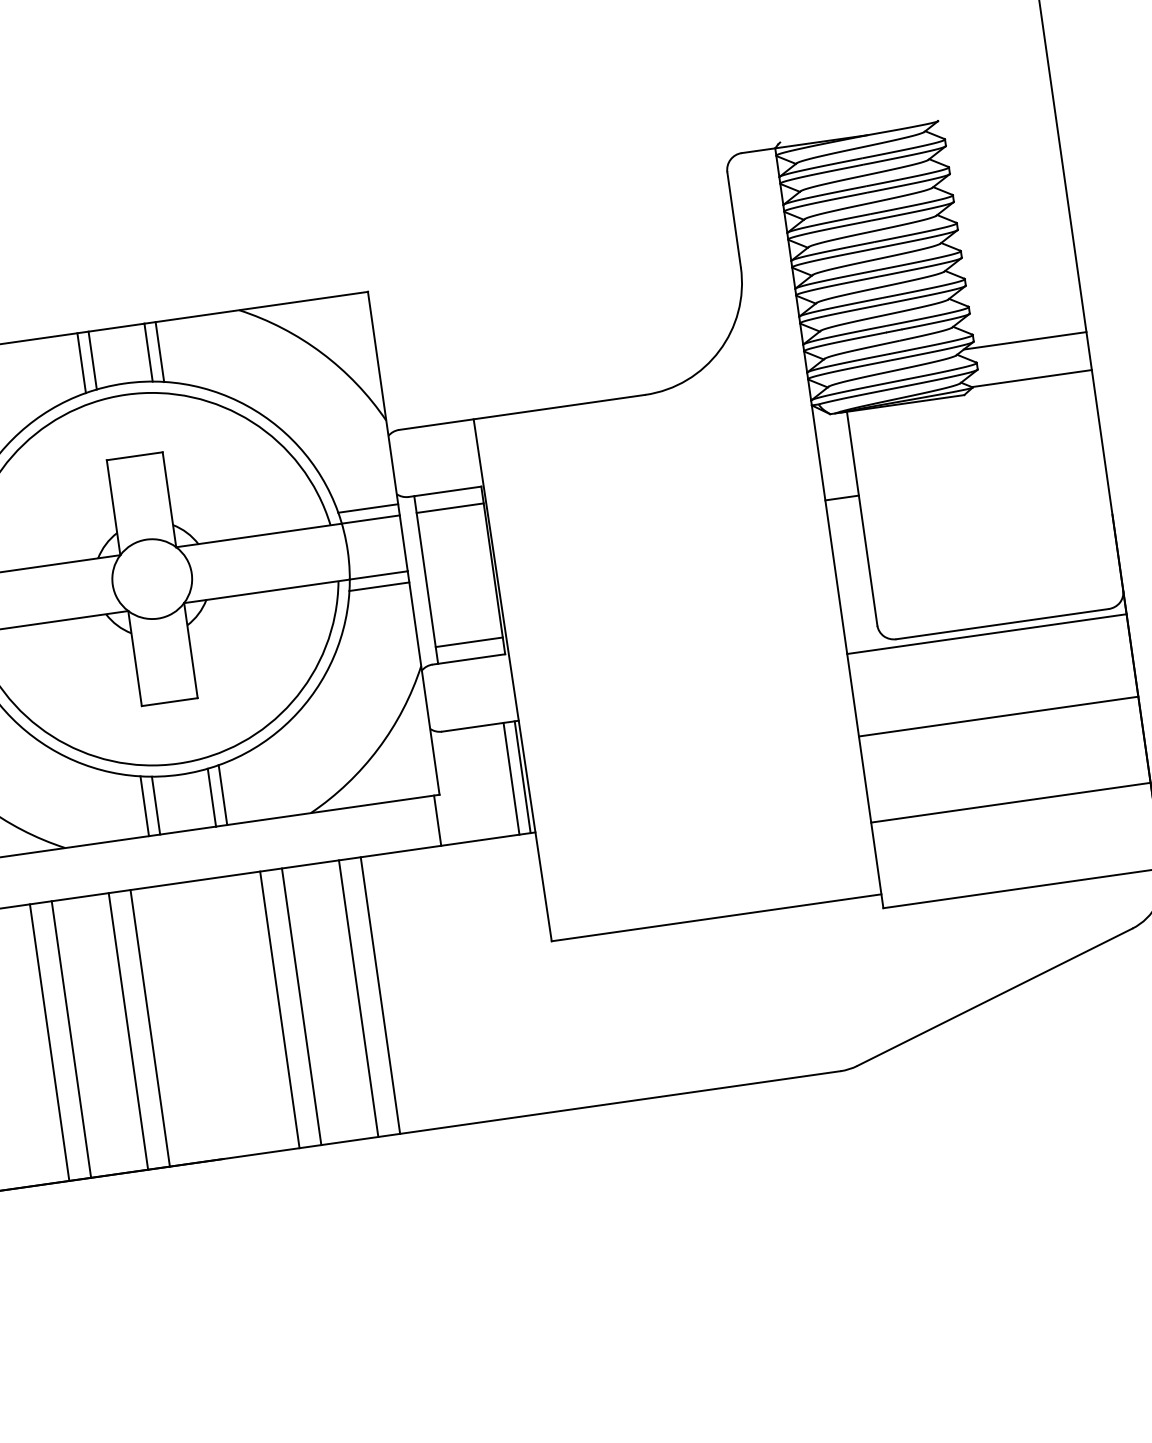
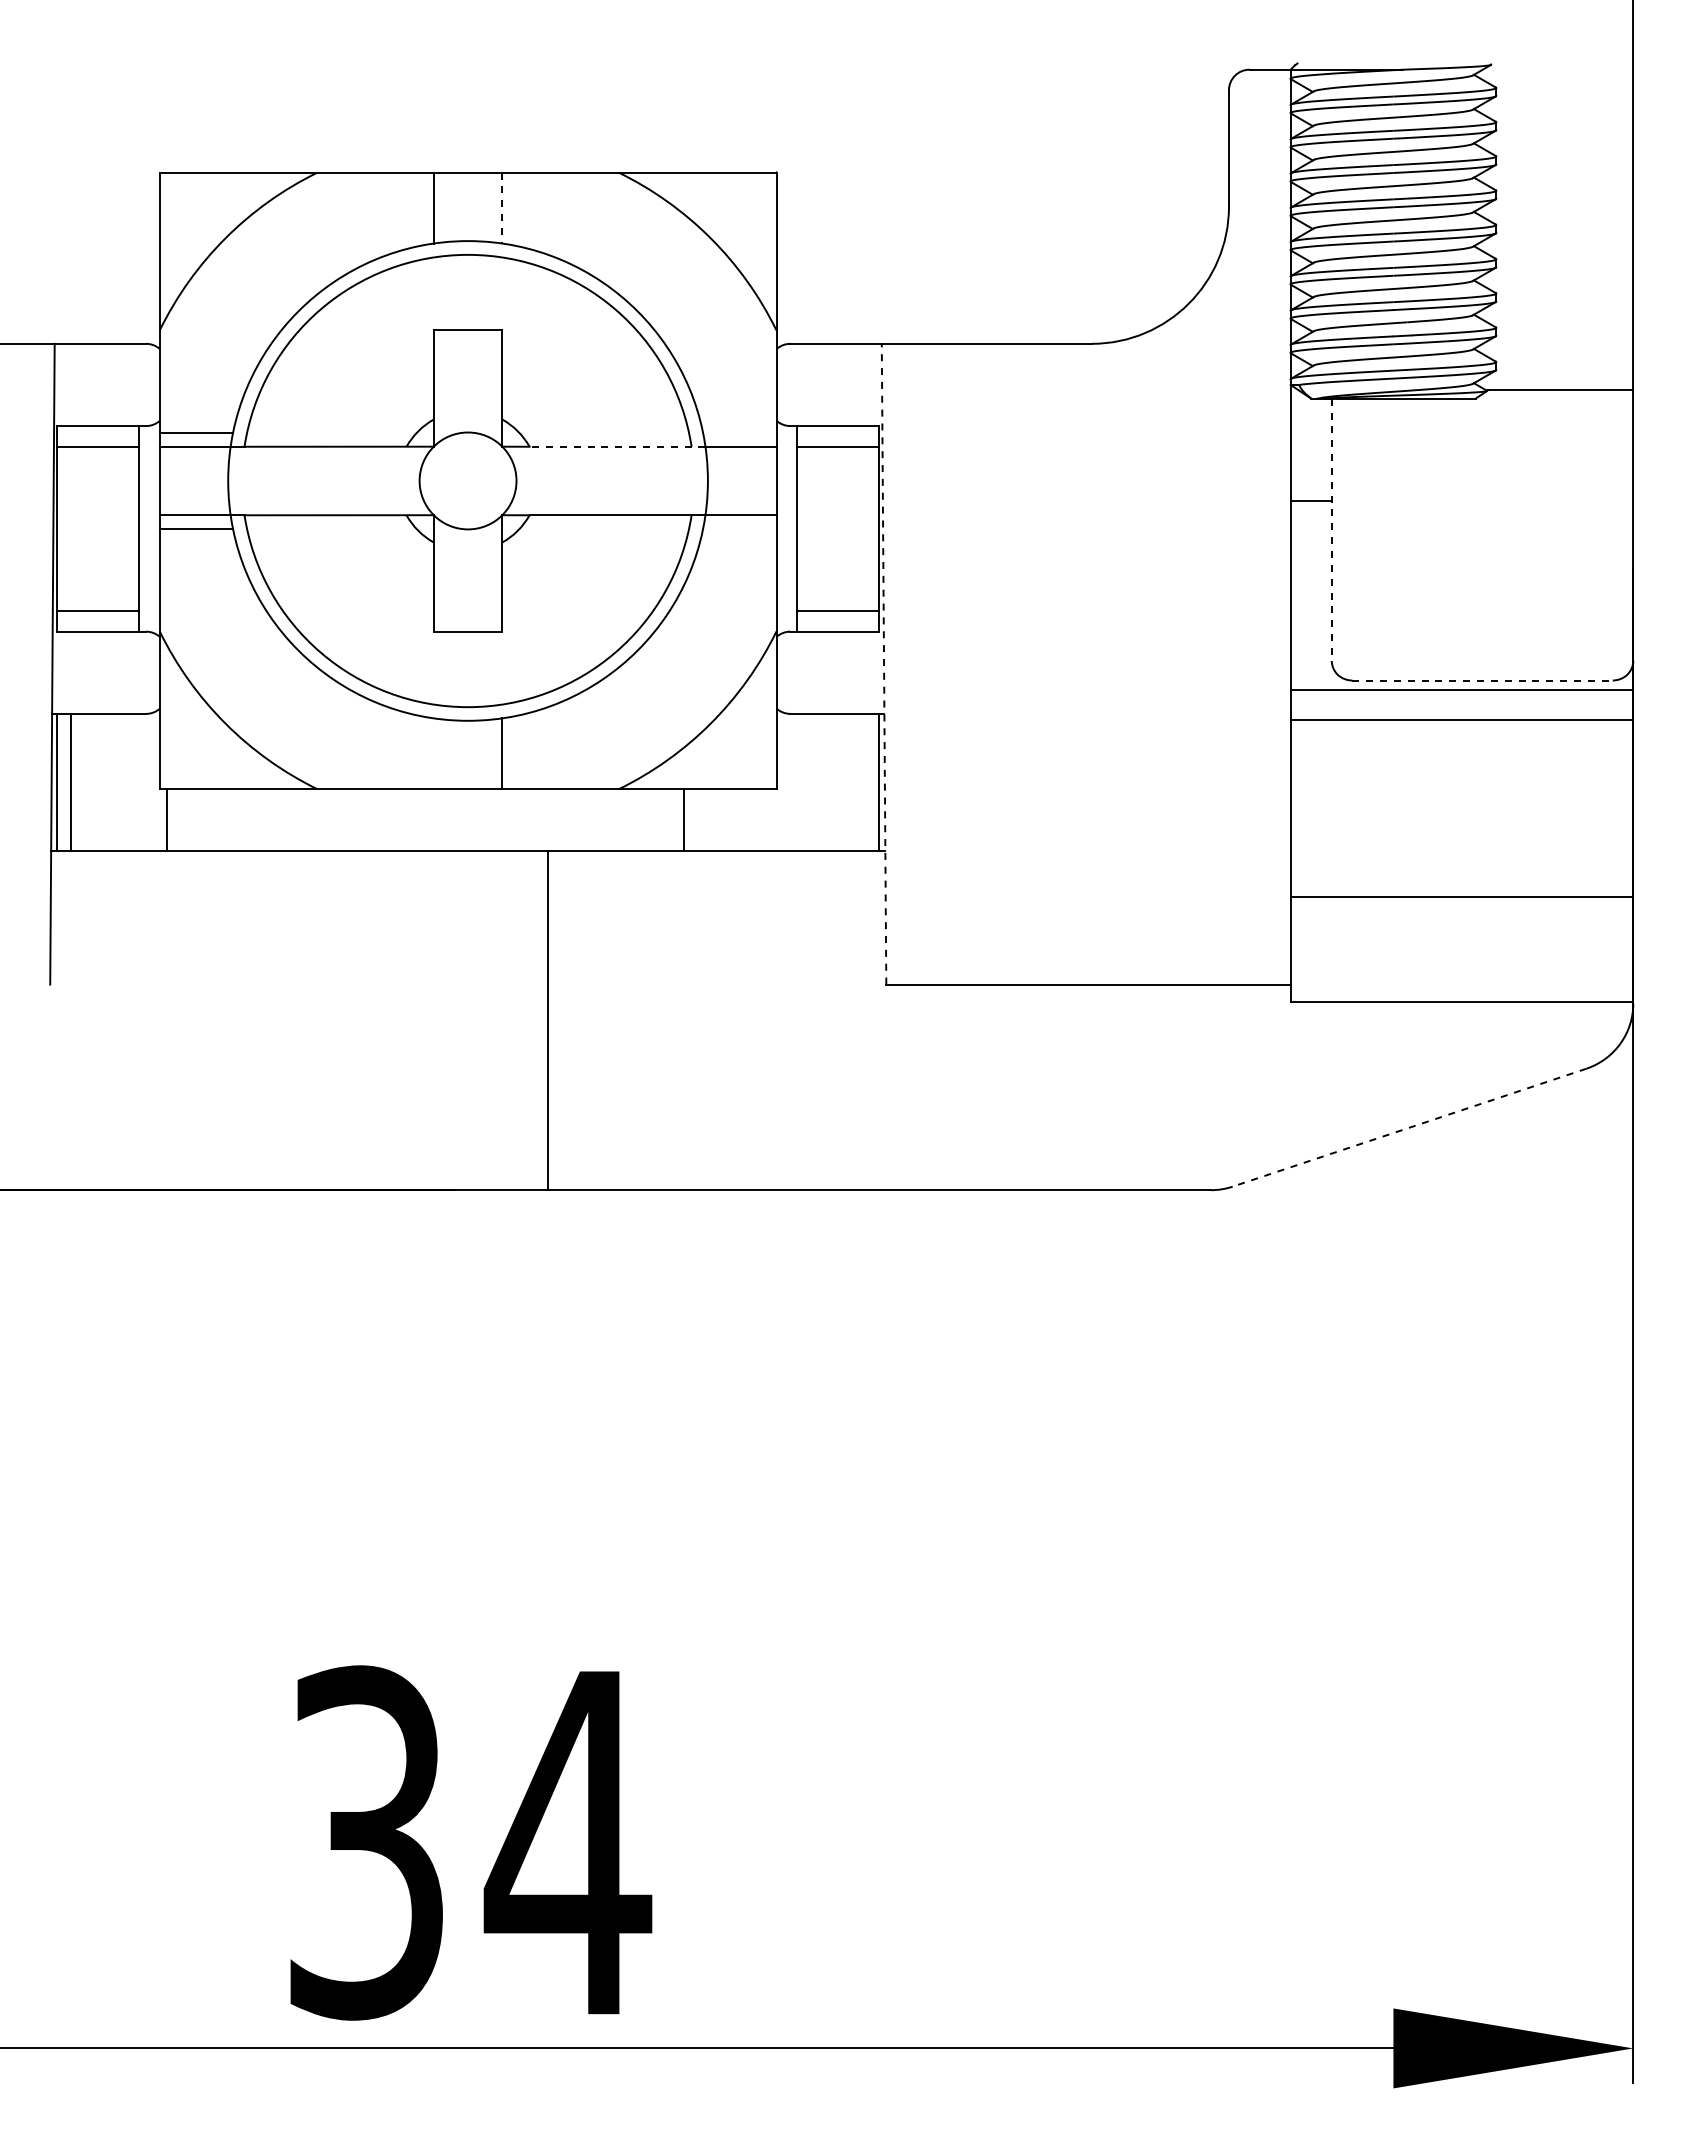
line: (1024, 340) -> (1557, 343), removed
line: (148, 352) -> (502, 208), solid -> dashed
line: (160, 352) -> (516, 209), removed
line: (81, 363) -> (420, 209), removed
line: (367, 508) -> (739, 432), removed
line: (862, 519) -> (1331, 530), solid -> dashed
line: (270, 533) -> (617, 446), solid -> dashed
line: (379, 586) -> (739, 528), removed
line: (1003, 624) -> (1483, 680), solid -> dashed
line: (513, 679) -> (884, 663), solid -> dashed
line: (998, 716) -> (1461, 719), moved
line: (511, 778) -> (865, 781), removed
line: (223, 794) -> (516, 752), removed
line: (155, 805) -> (433, 753), removed
line: (144, 806) -> (420, 752), removed
line: (437, 820) -> (683, 819), moved
line: (380, 995) -> (671, 1020), removed
line: (994, 997) -> (1409, 1127), solid -> dashed
line: (358, 998) -> (644, 1020), removed
line: (301, 1006) -> (574, 1020), removed
line: (150, 1028) -> (388, 1020), removed
line: (128, 1031) -> (362, 1020), removed
line: (71, 1039) -> (292, 1020), removed
line: (49, 1042) -> (265, 1020), removed

